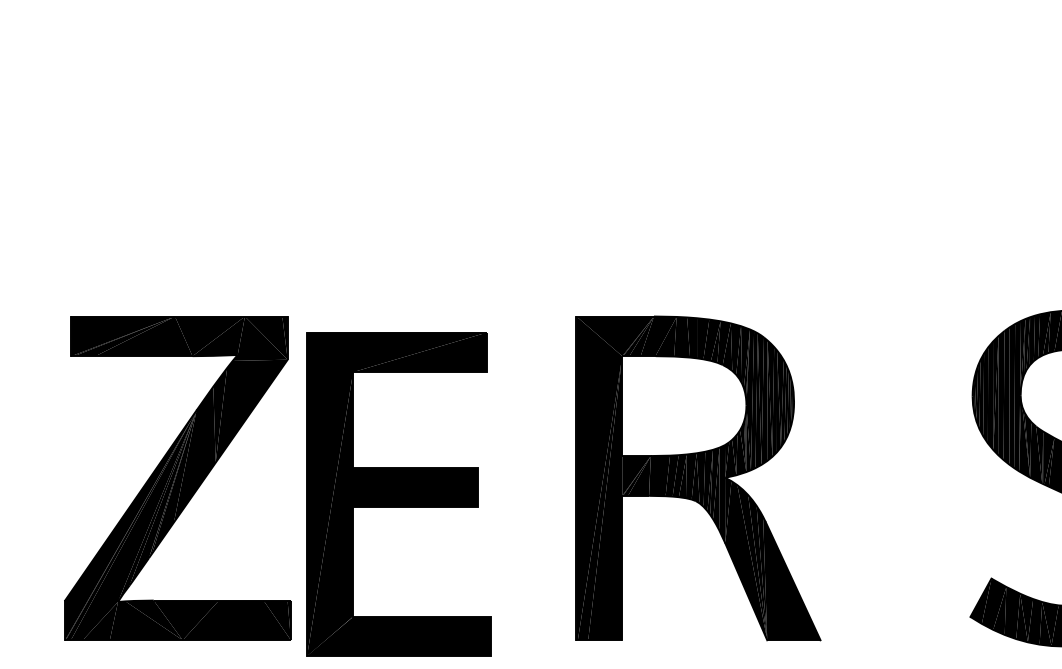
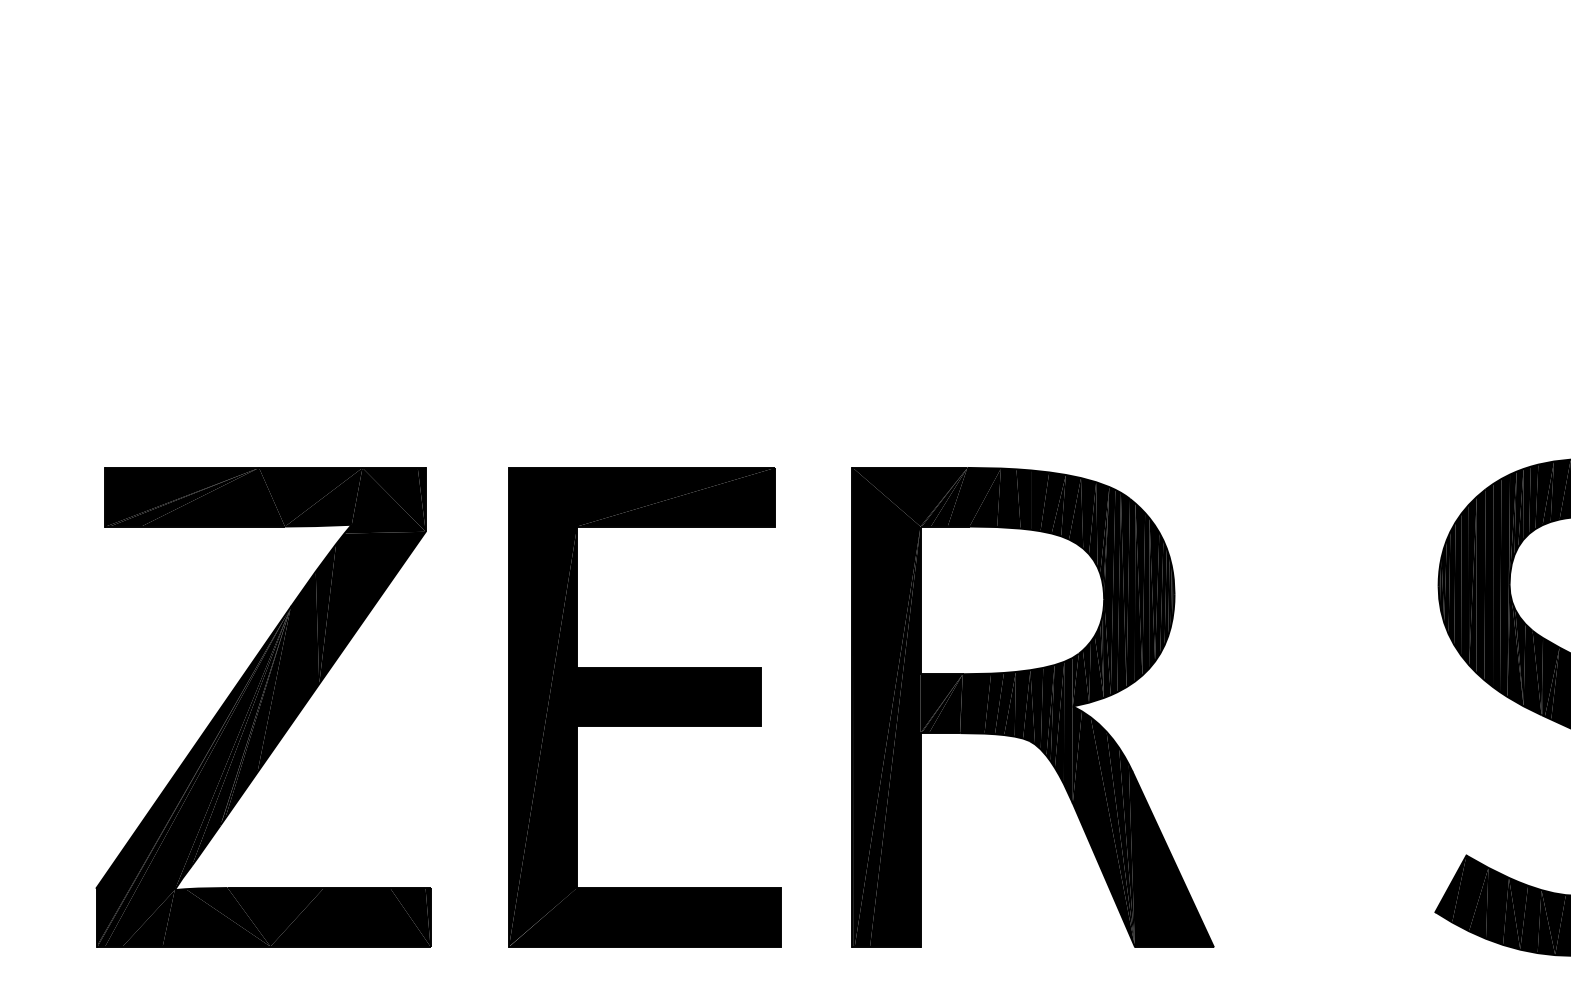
part: (398, 494) -> (644, 707), moved

